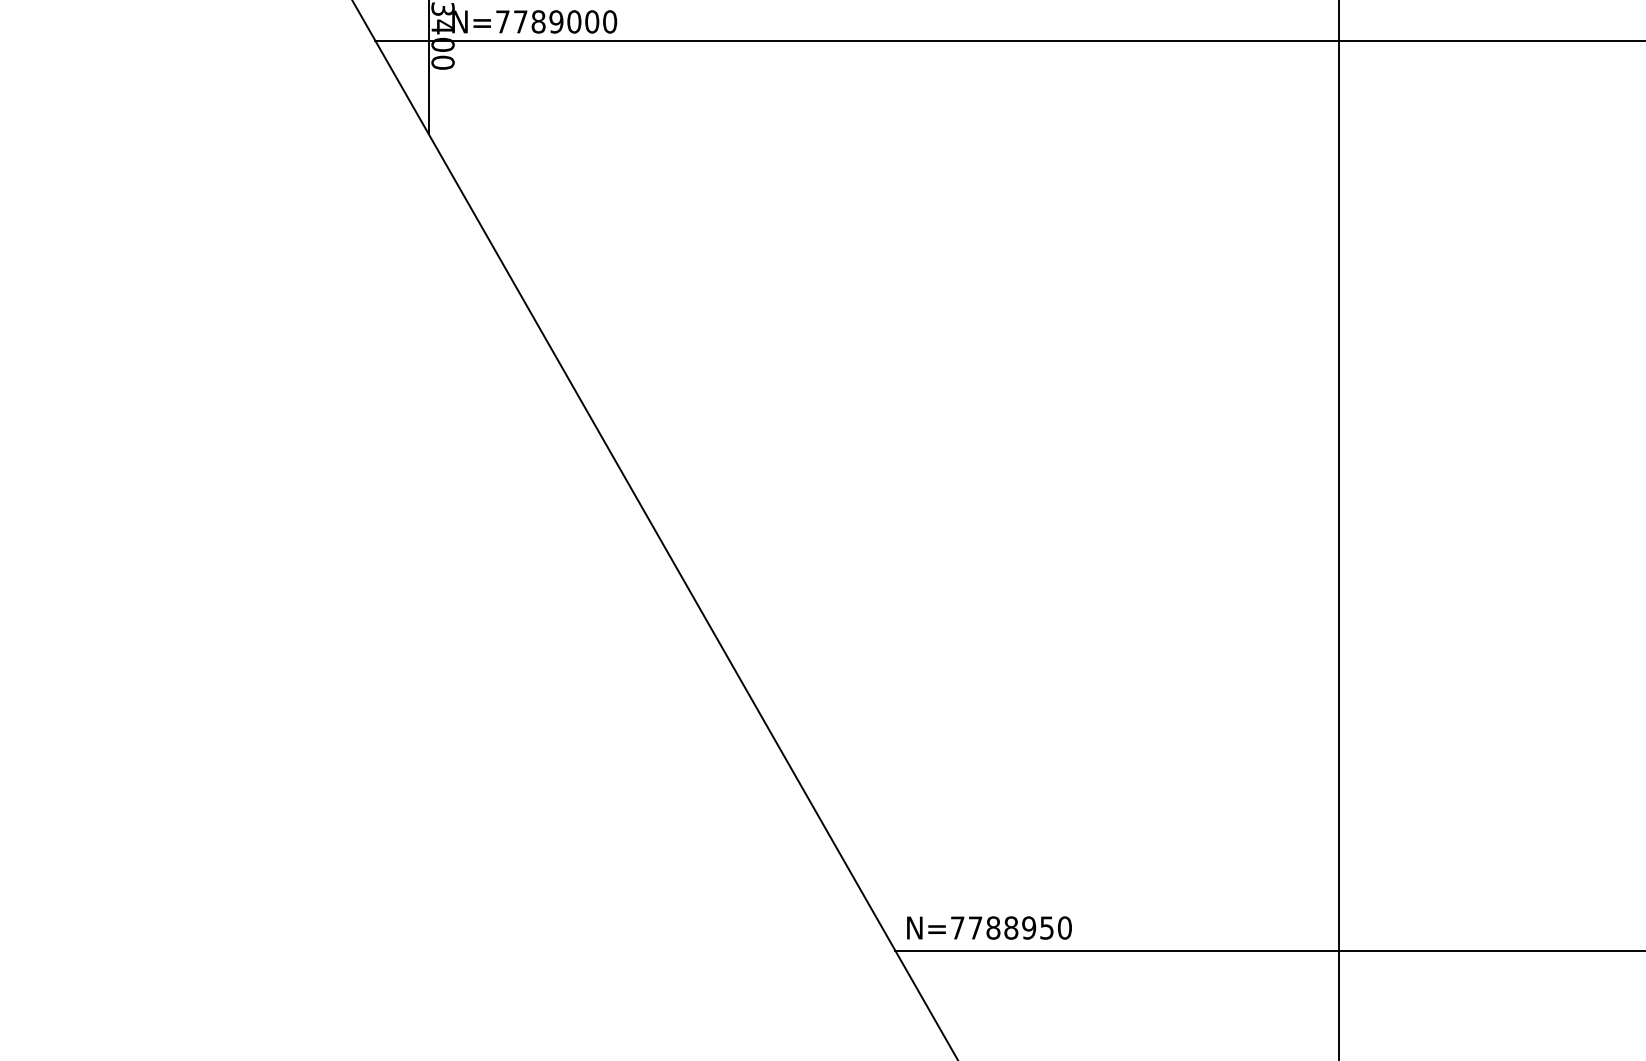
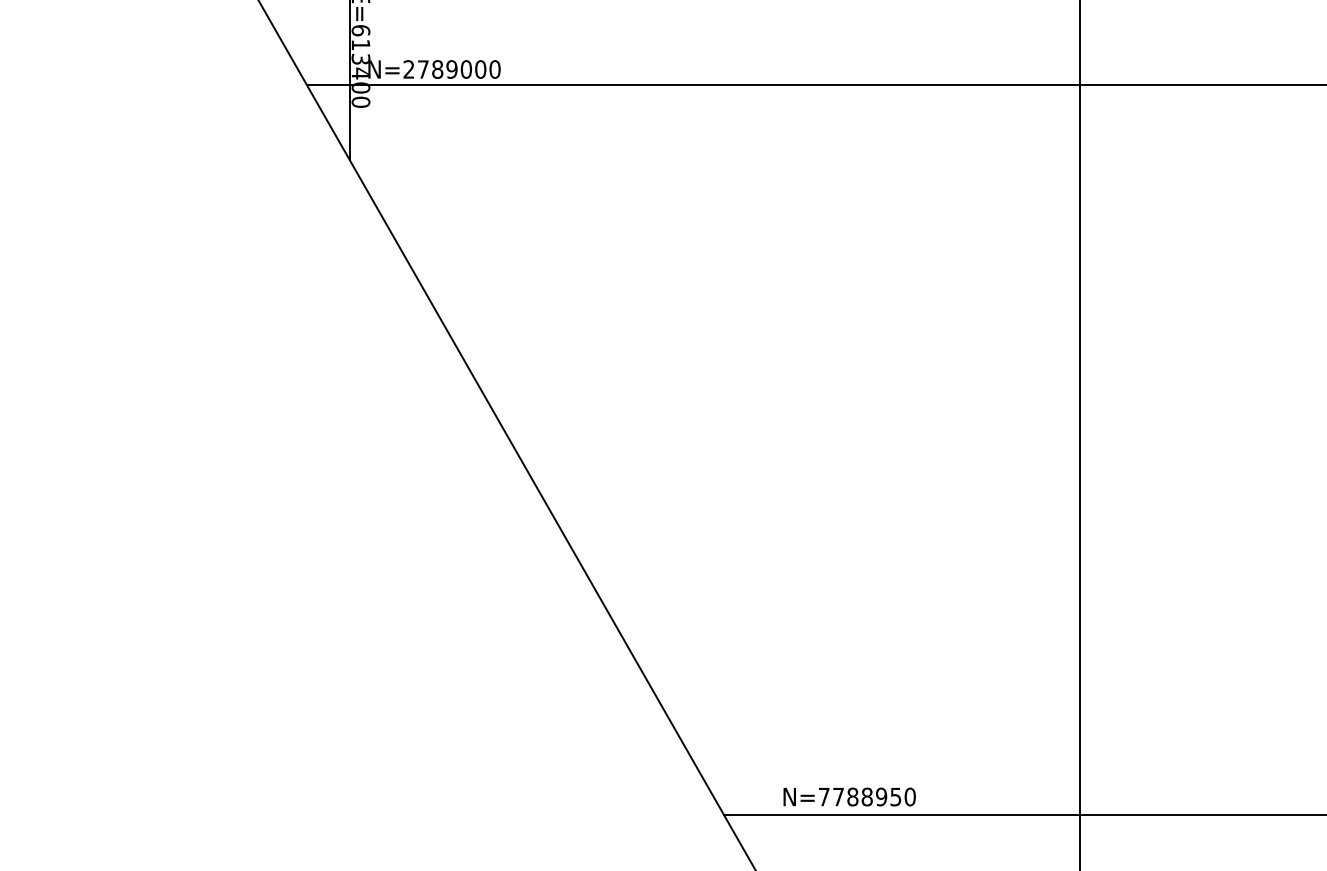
text: (502, 21) -> (408, 69), N=7789000 -> N=2789000
text: (989, 927) -> (849, 796), moved

